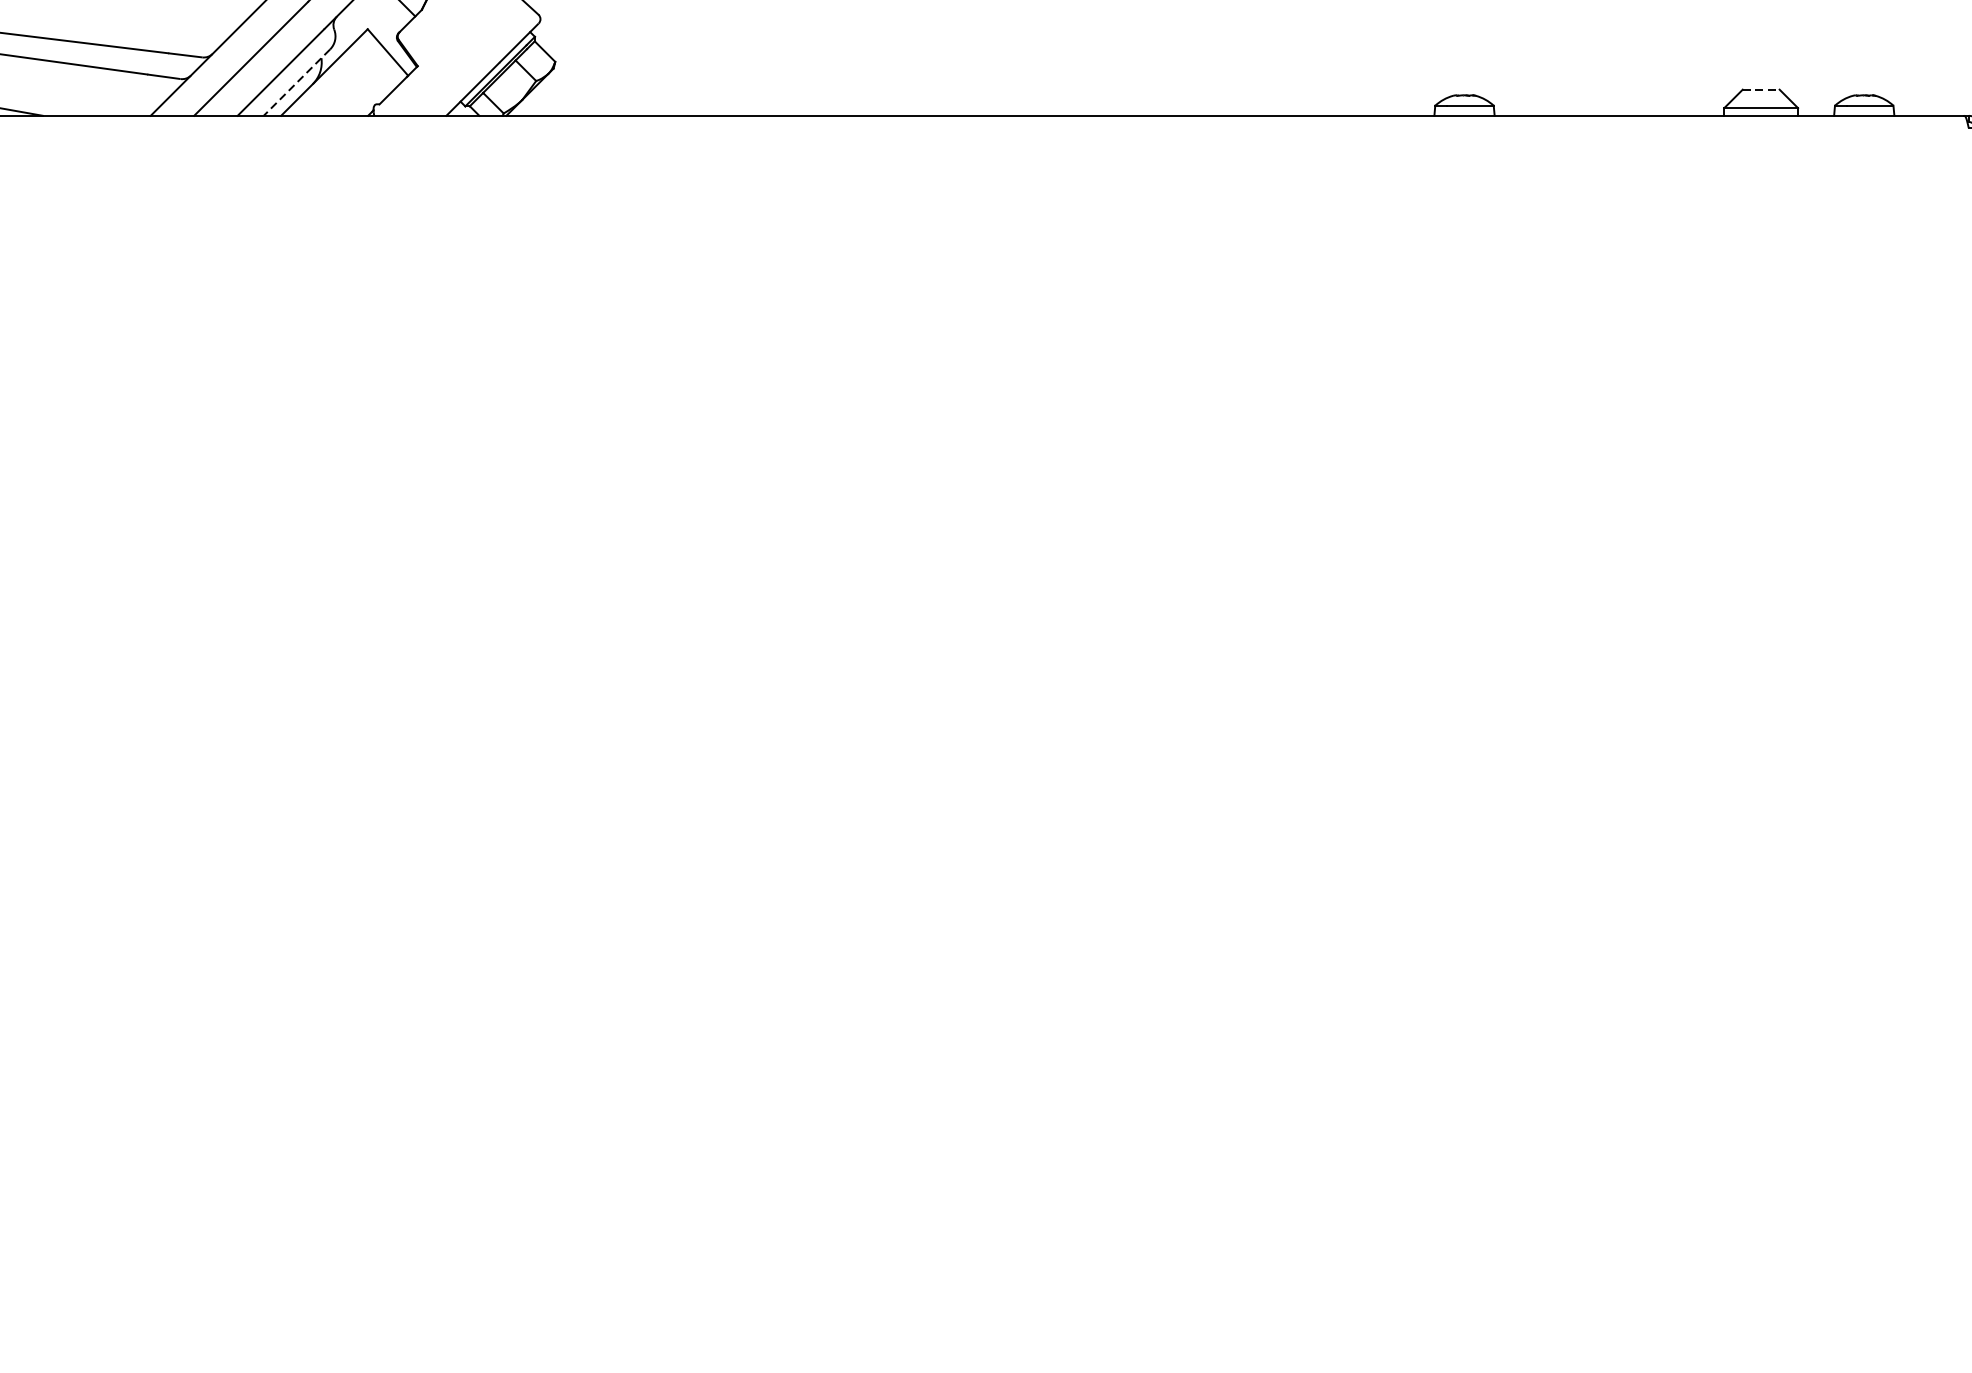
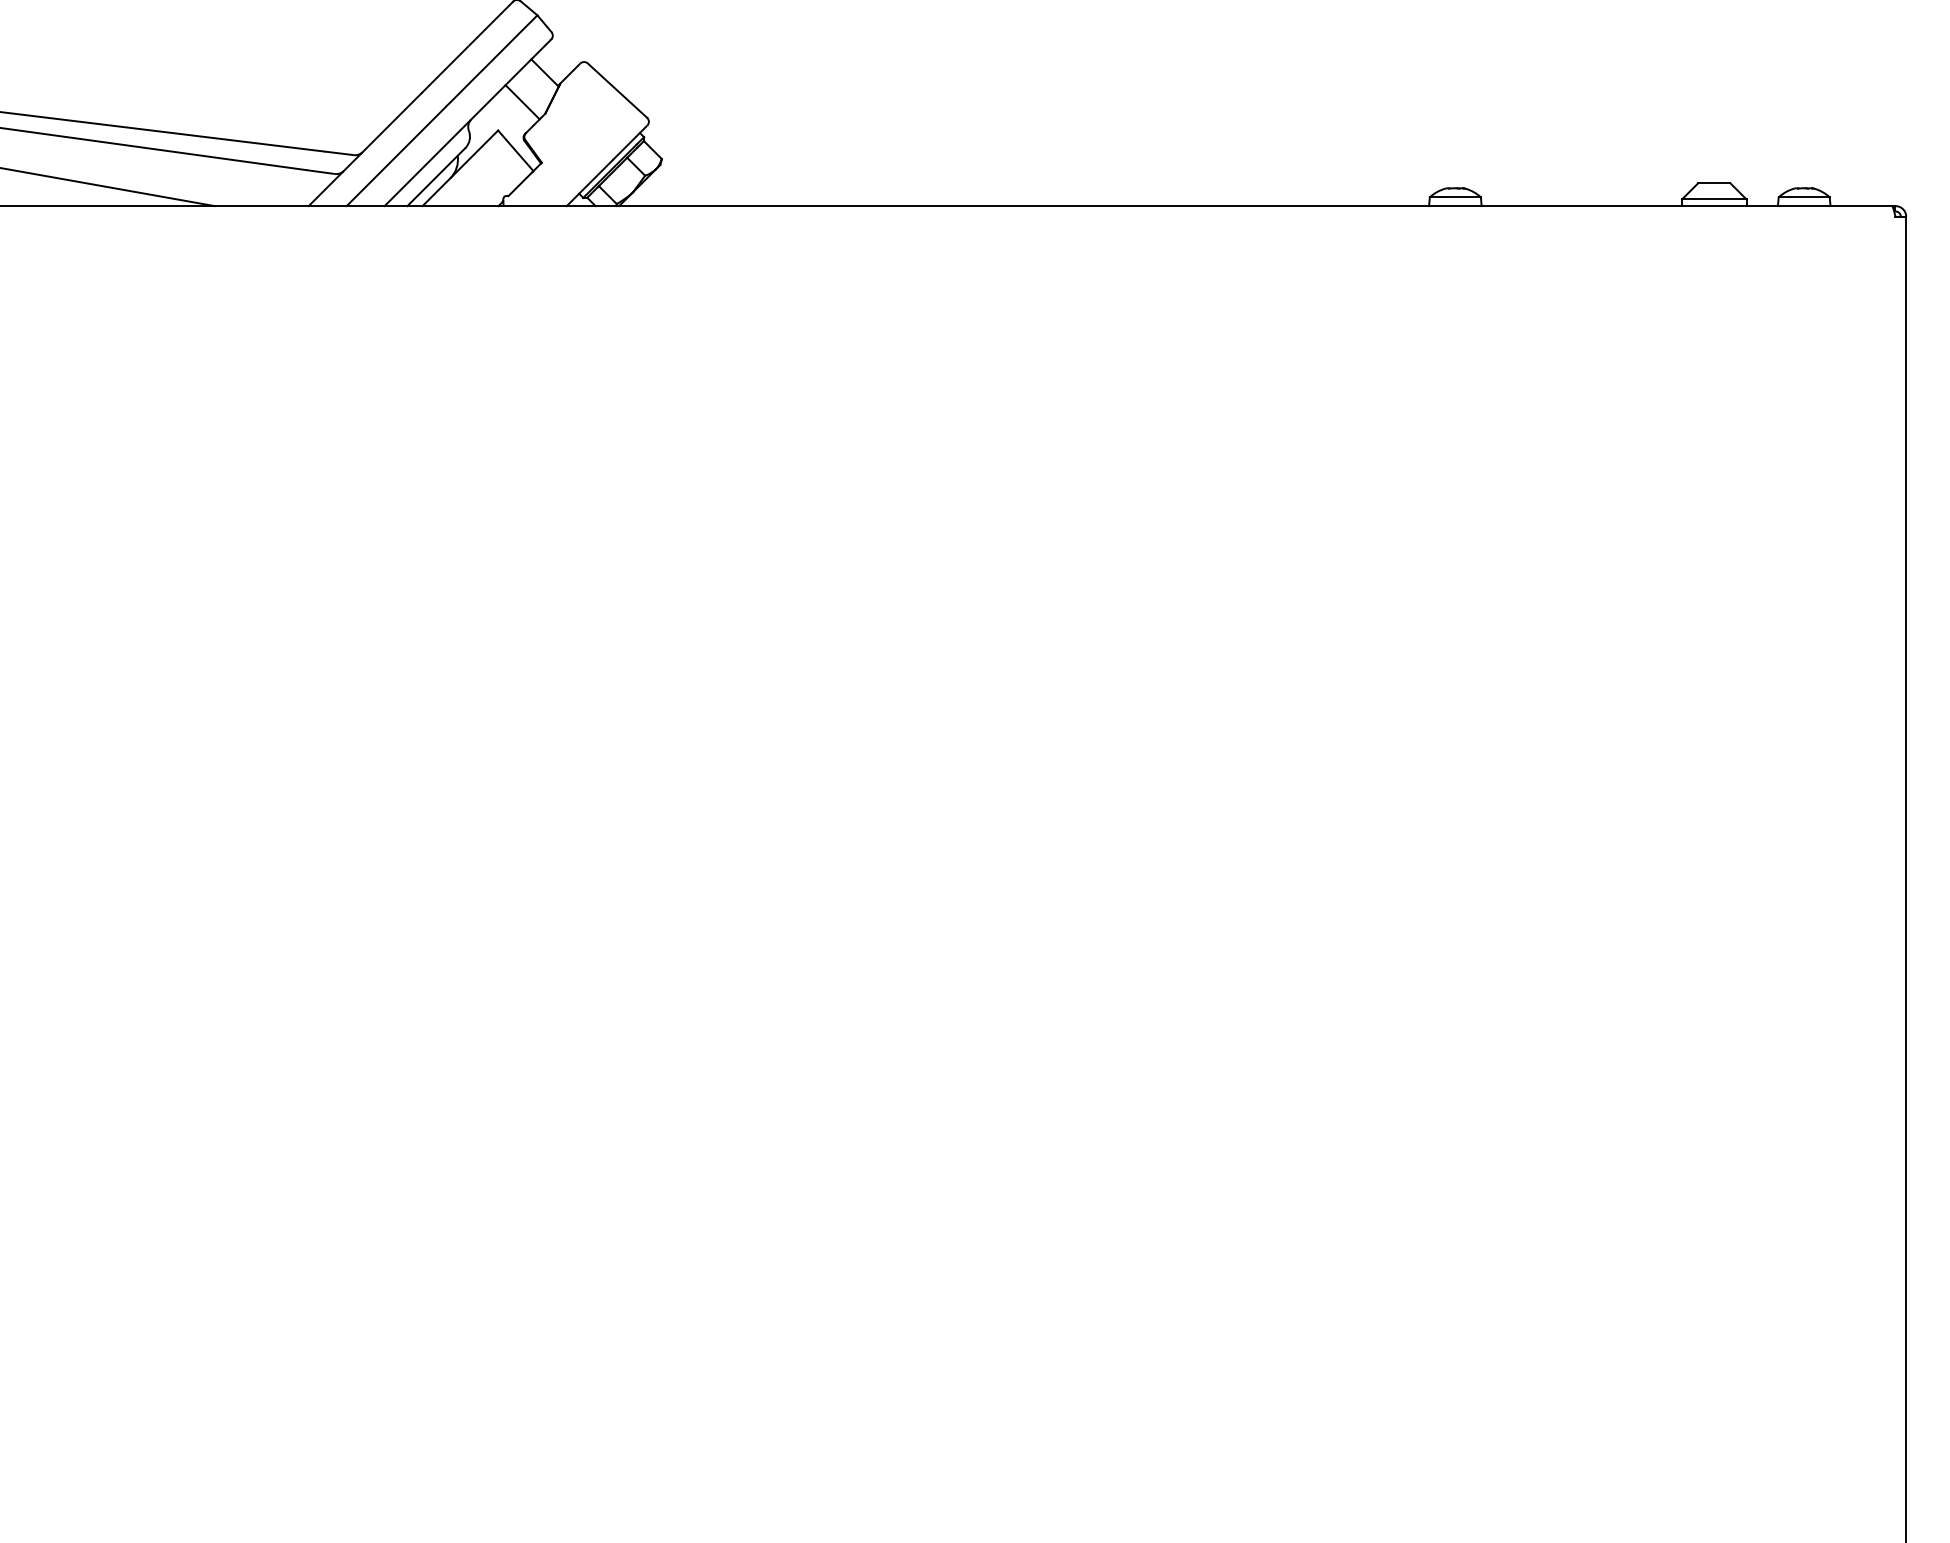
line: (297, 83) -> (436, 177), dashed -> solid
line: (1761, 89) -> (1714, 183), dashed -> solid

